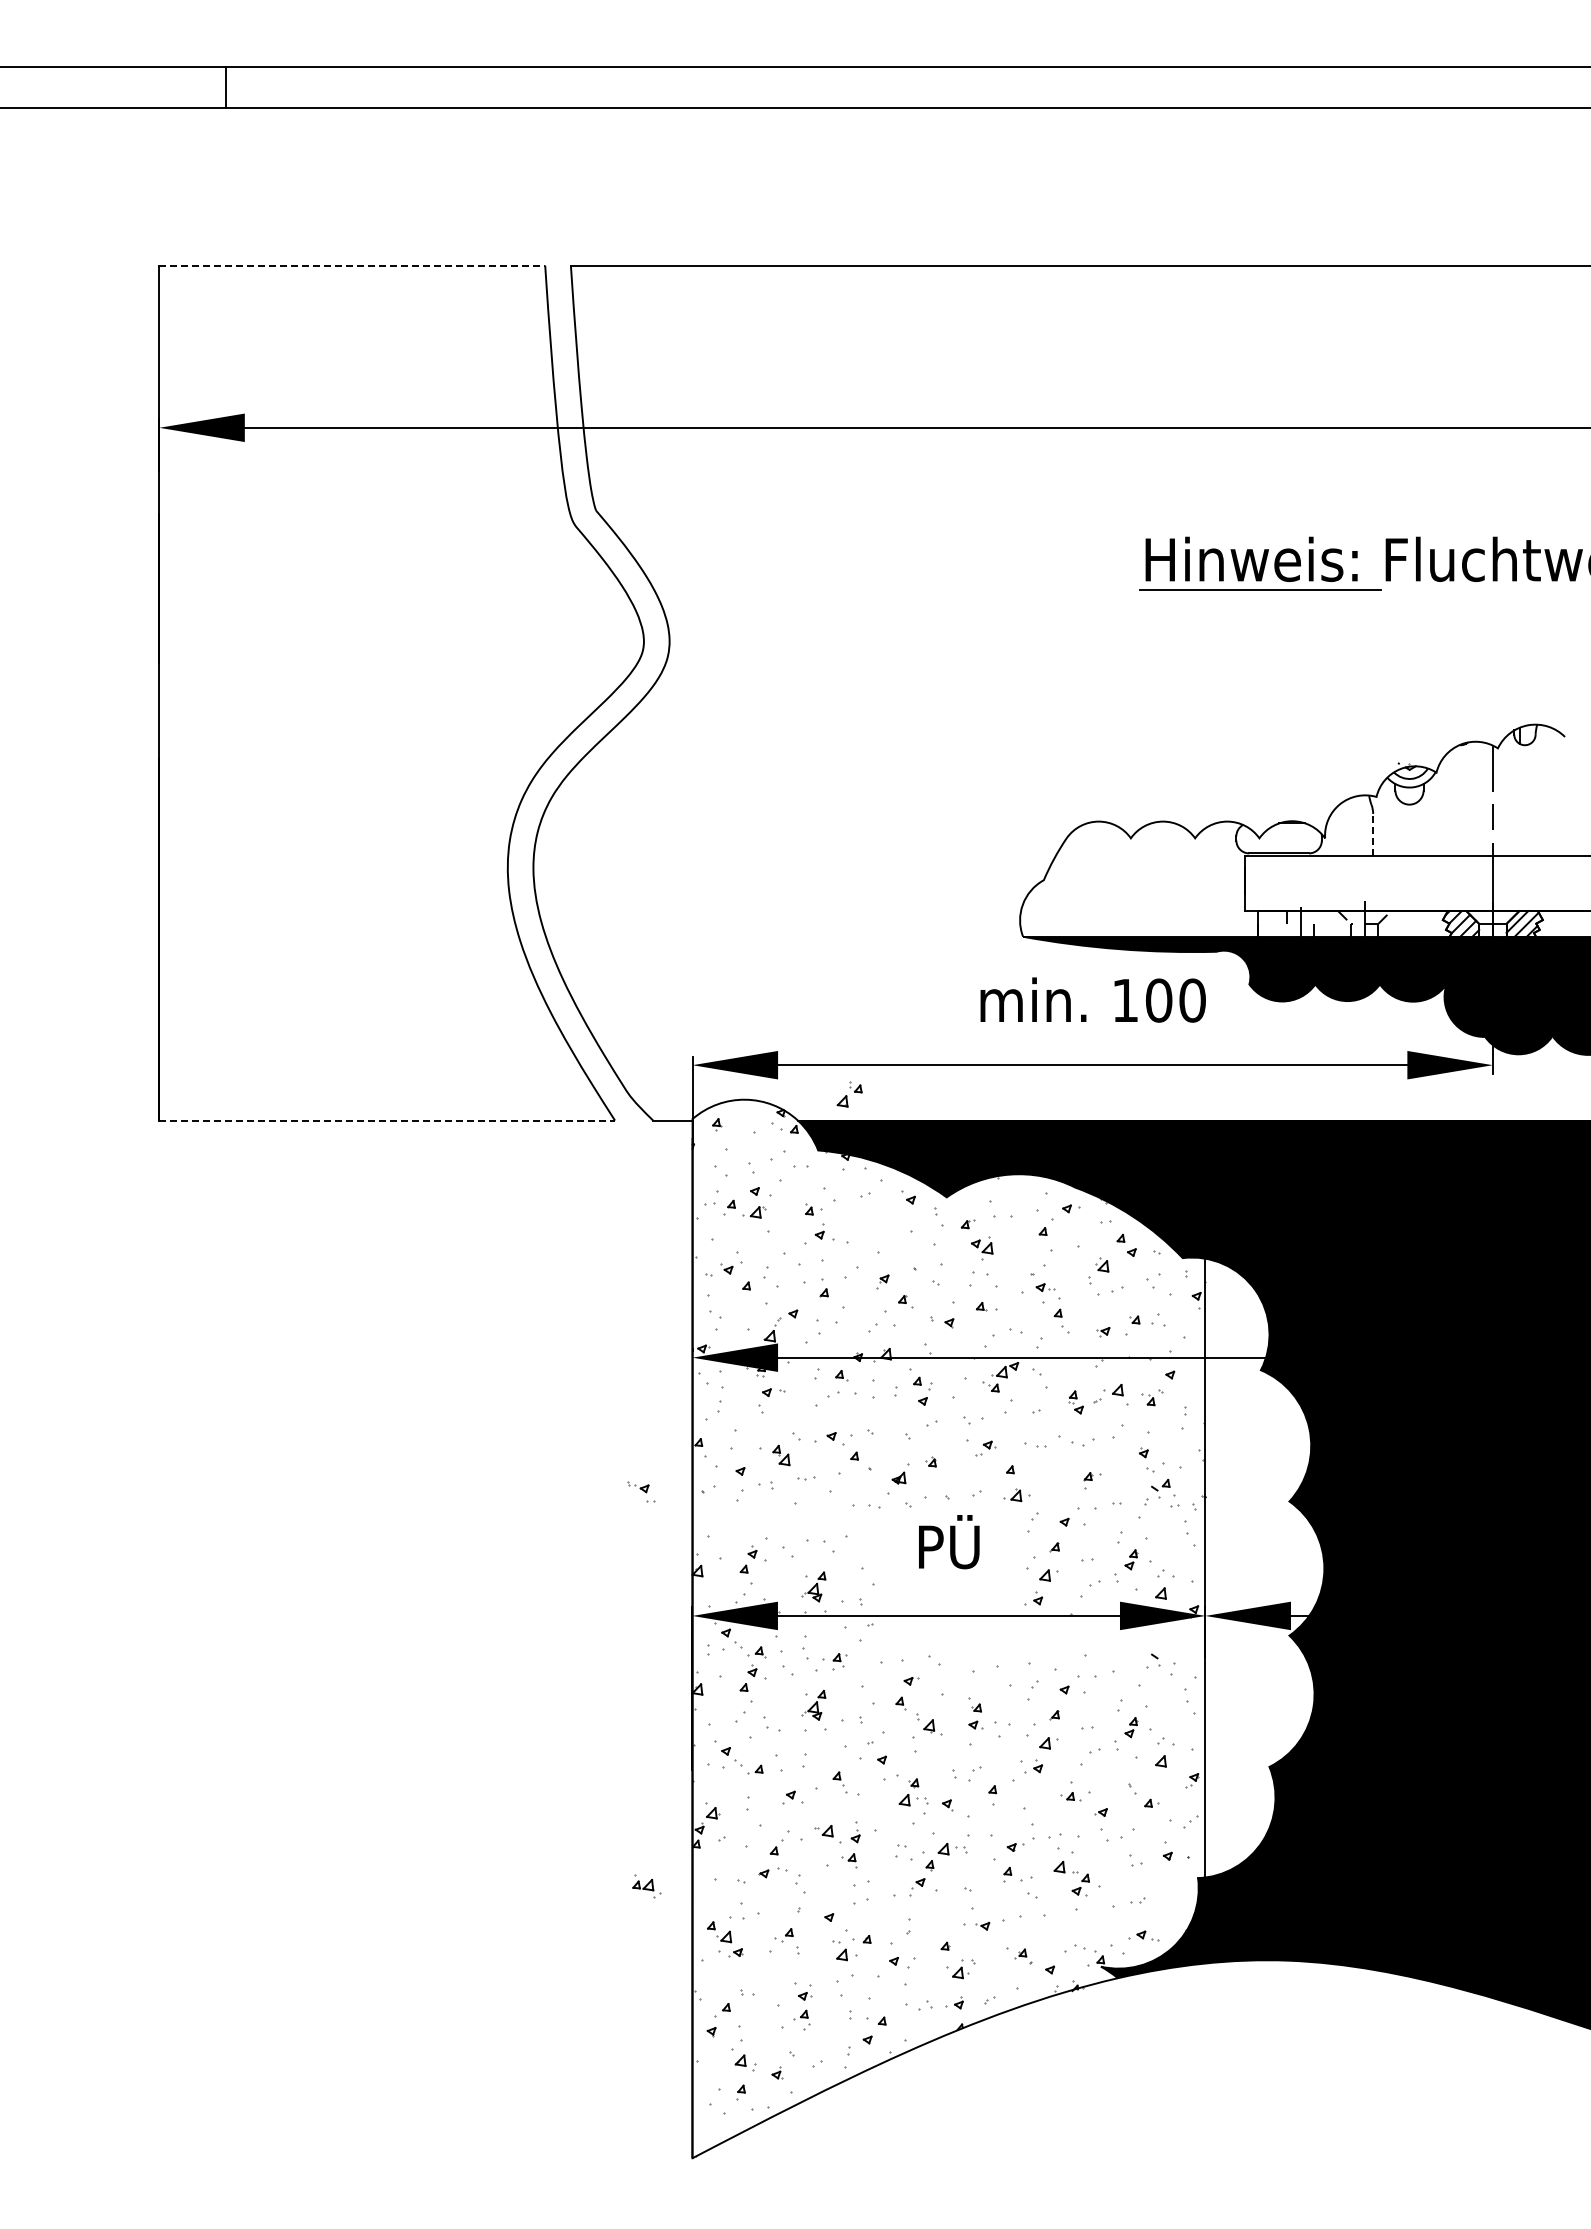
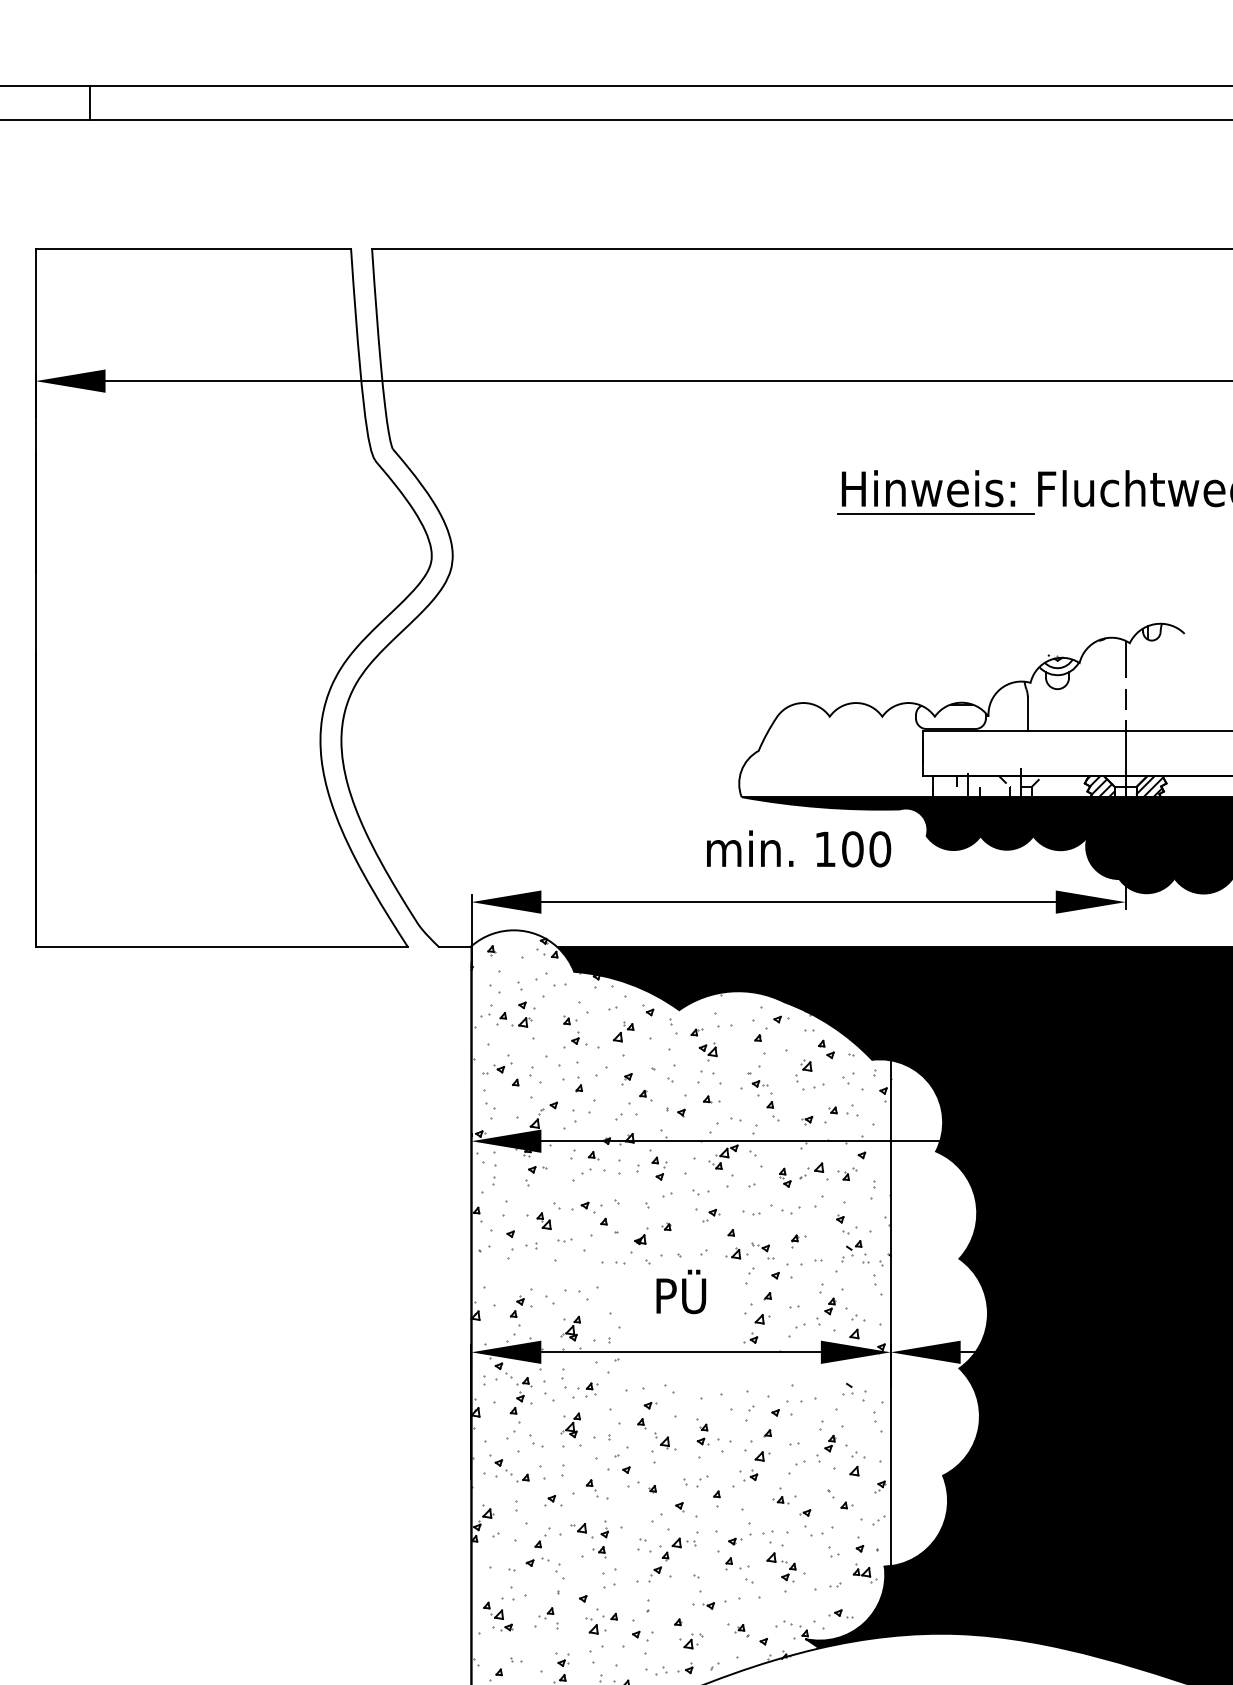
line: (352, 265) -> (193, 248), dashed -> solid
line: (1373, 834) -> (1028, 713), dashed -> solid
part: (849, 1094) -> (623, 1031), moved
line: (387, 1120) -> (222, 947), dashed -> solid
part: (641, 1491) -> (763, 1250), moved
part: (913, 1800) -> (652, 1503), removed
part: (646, 1886) -> (864, 1573), moved

